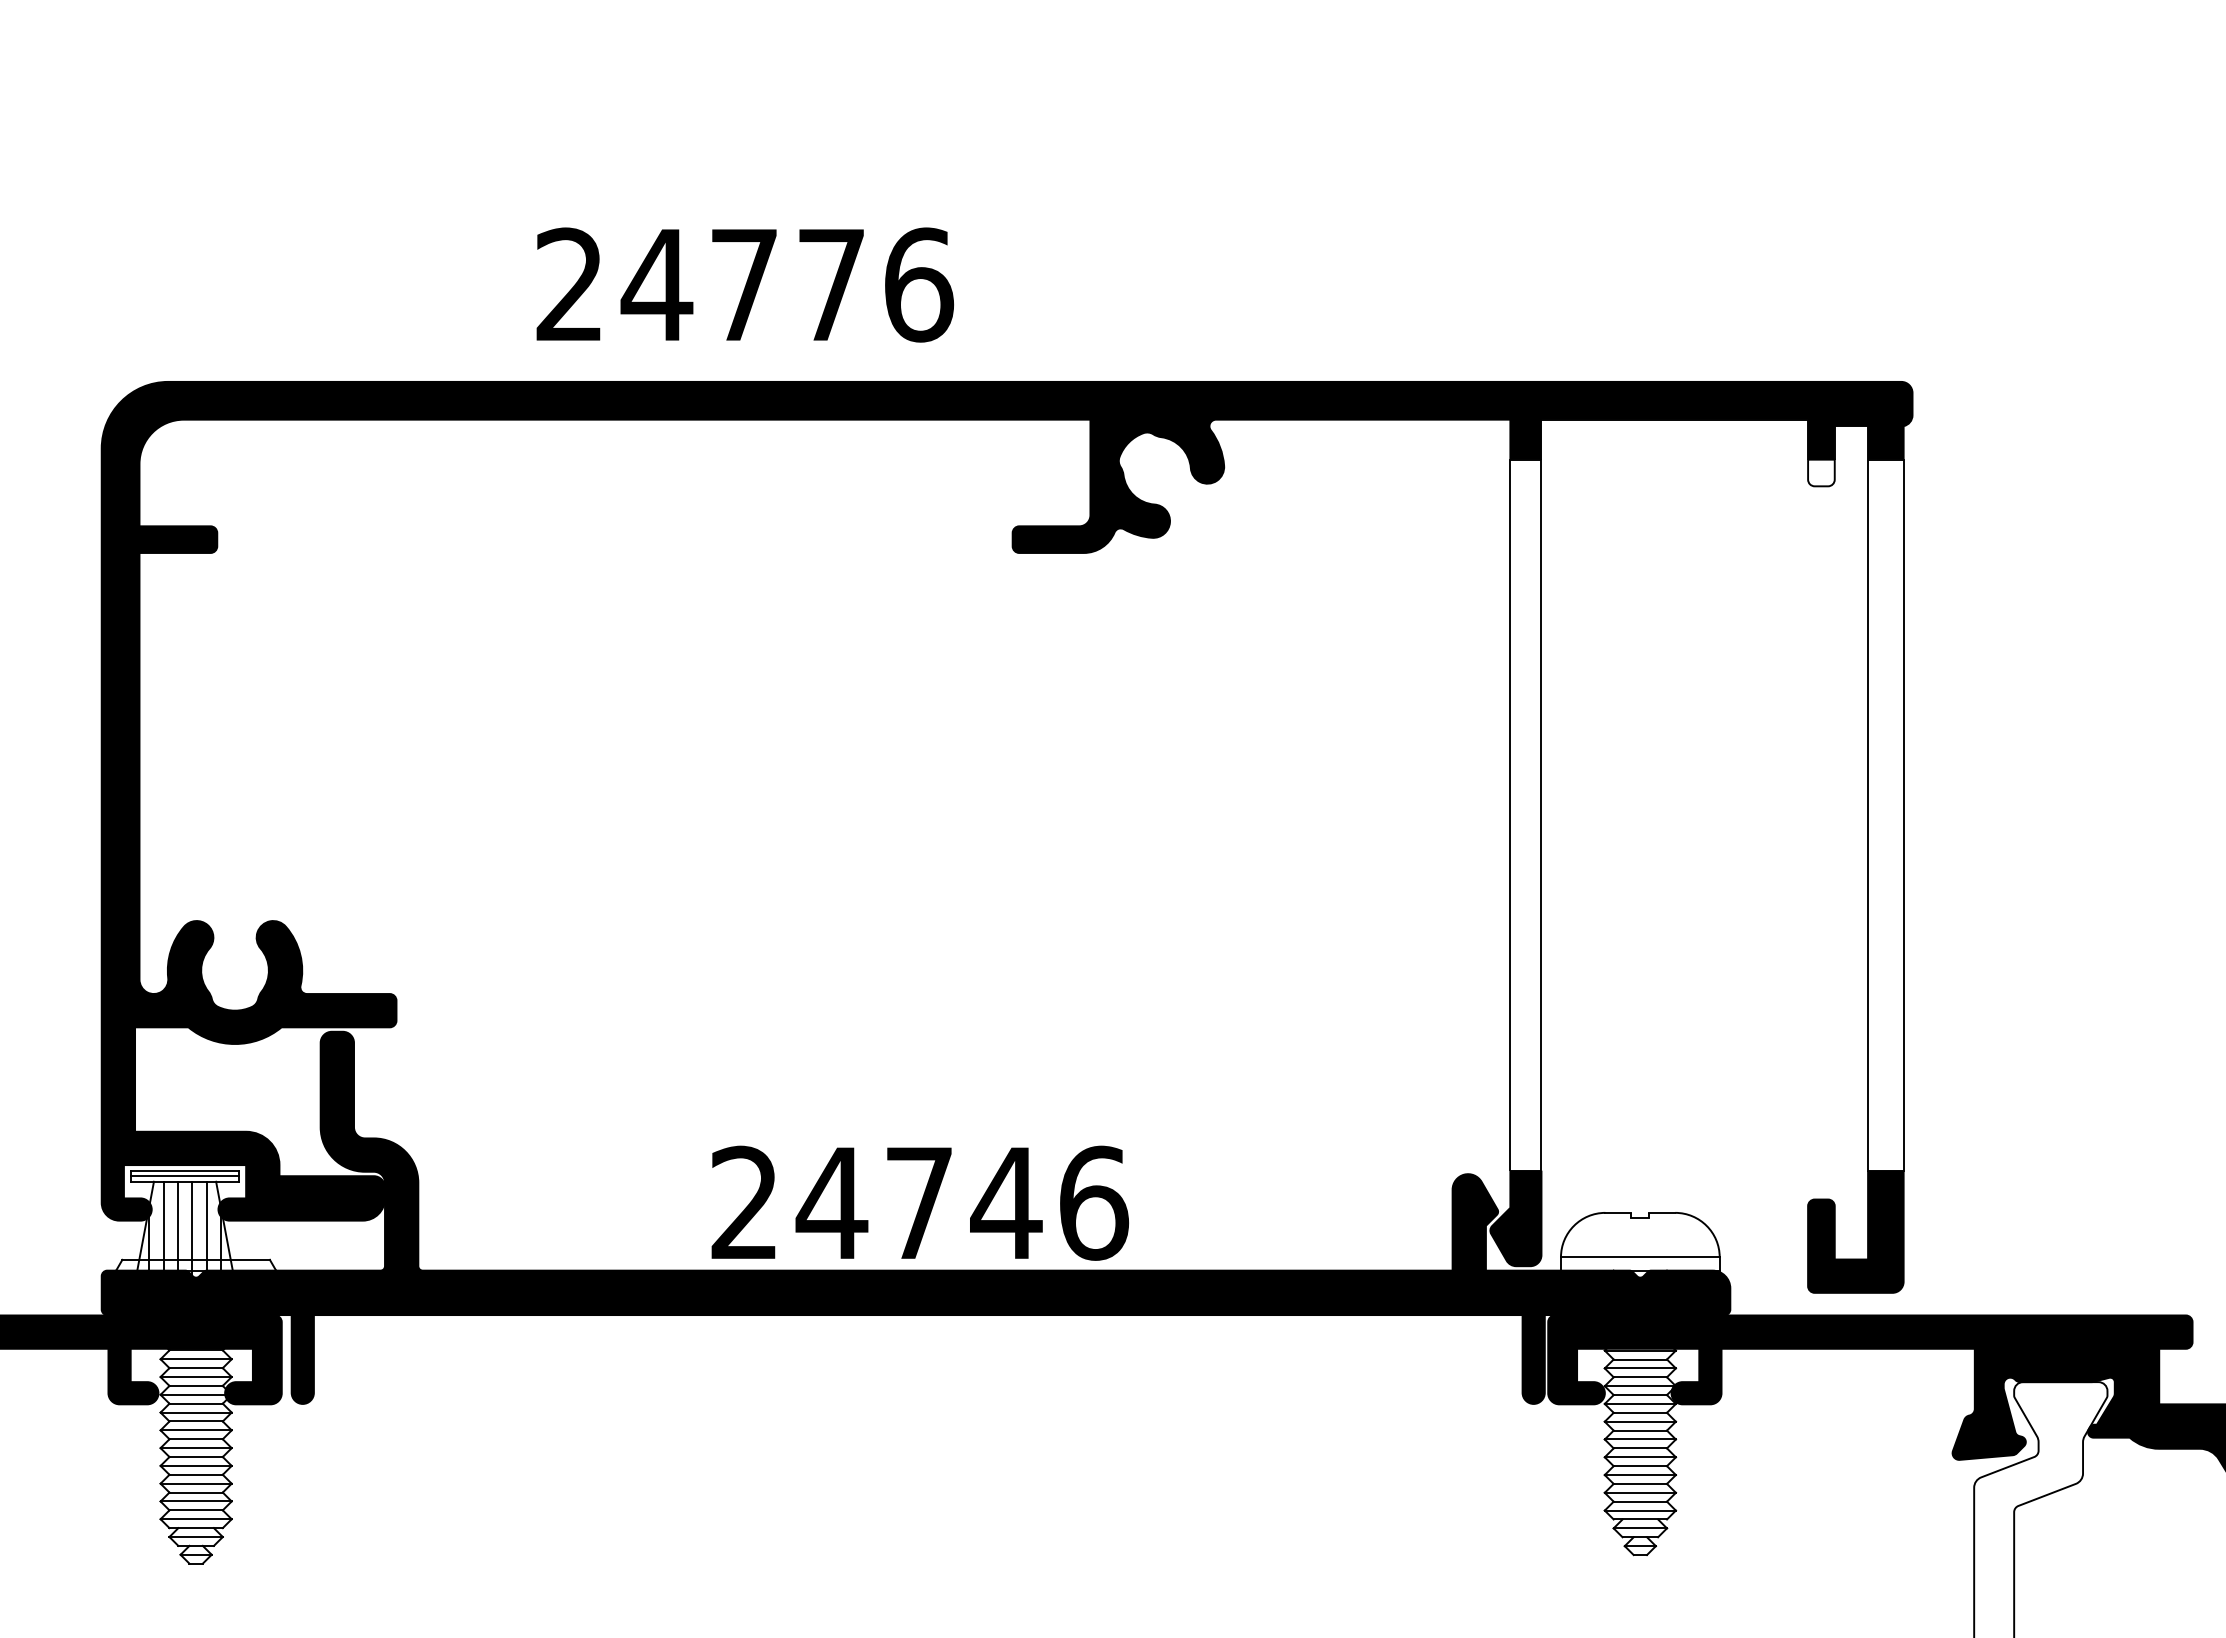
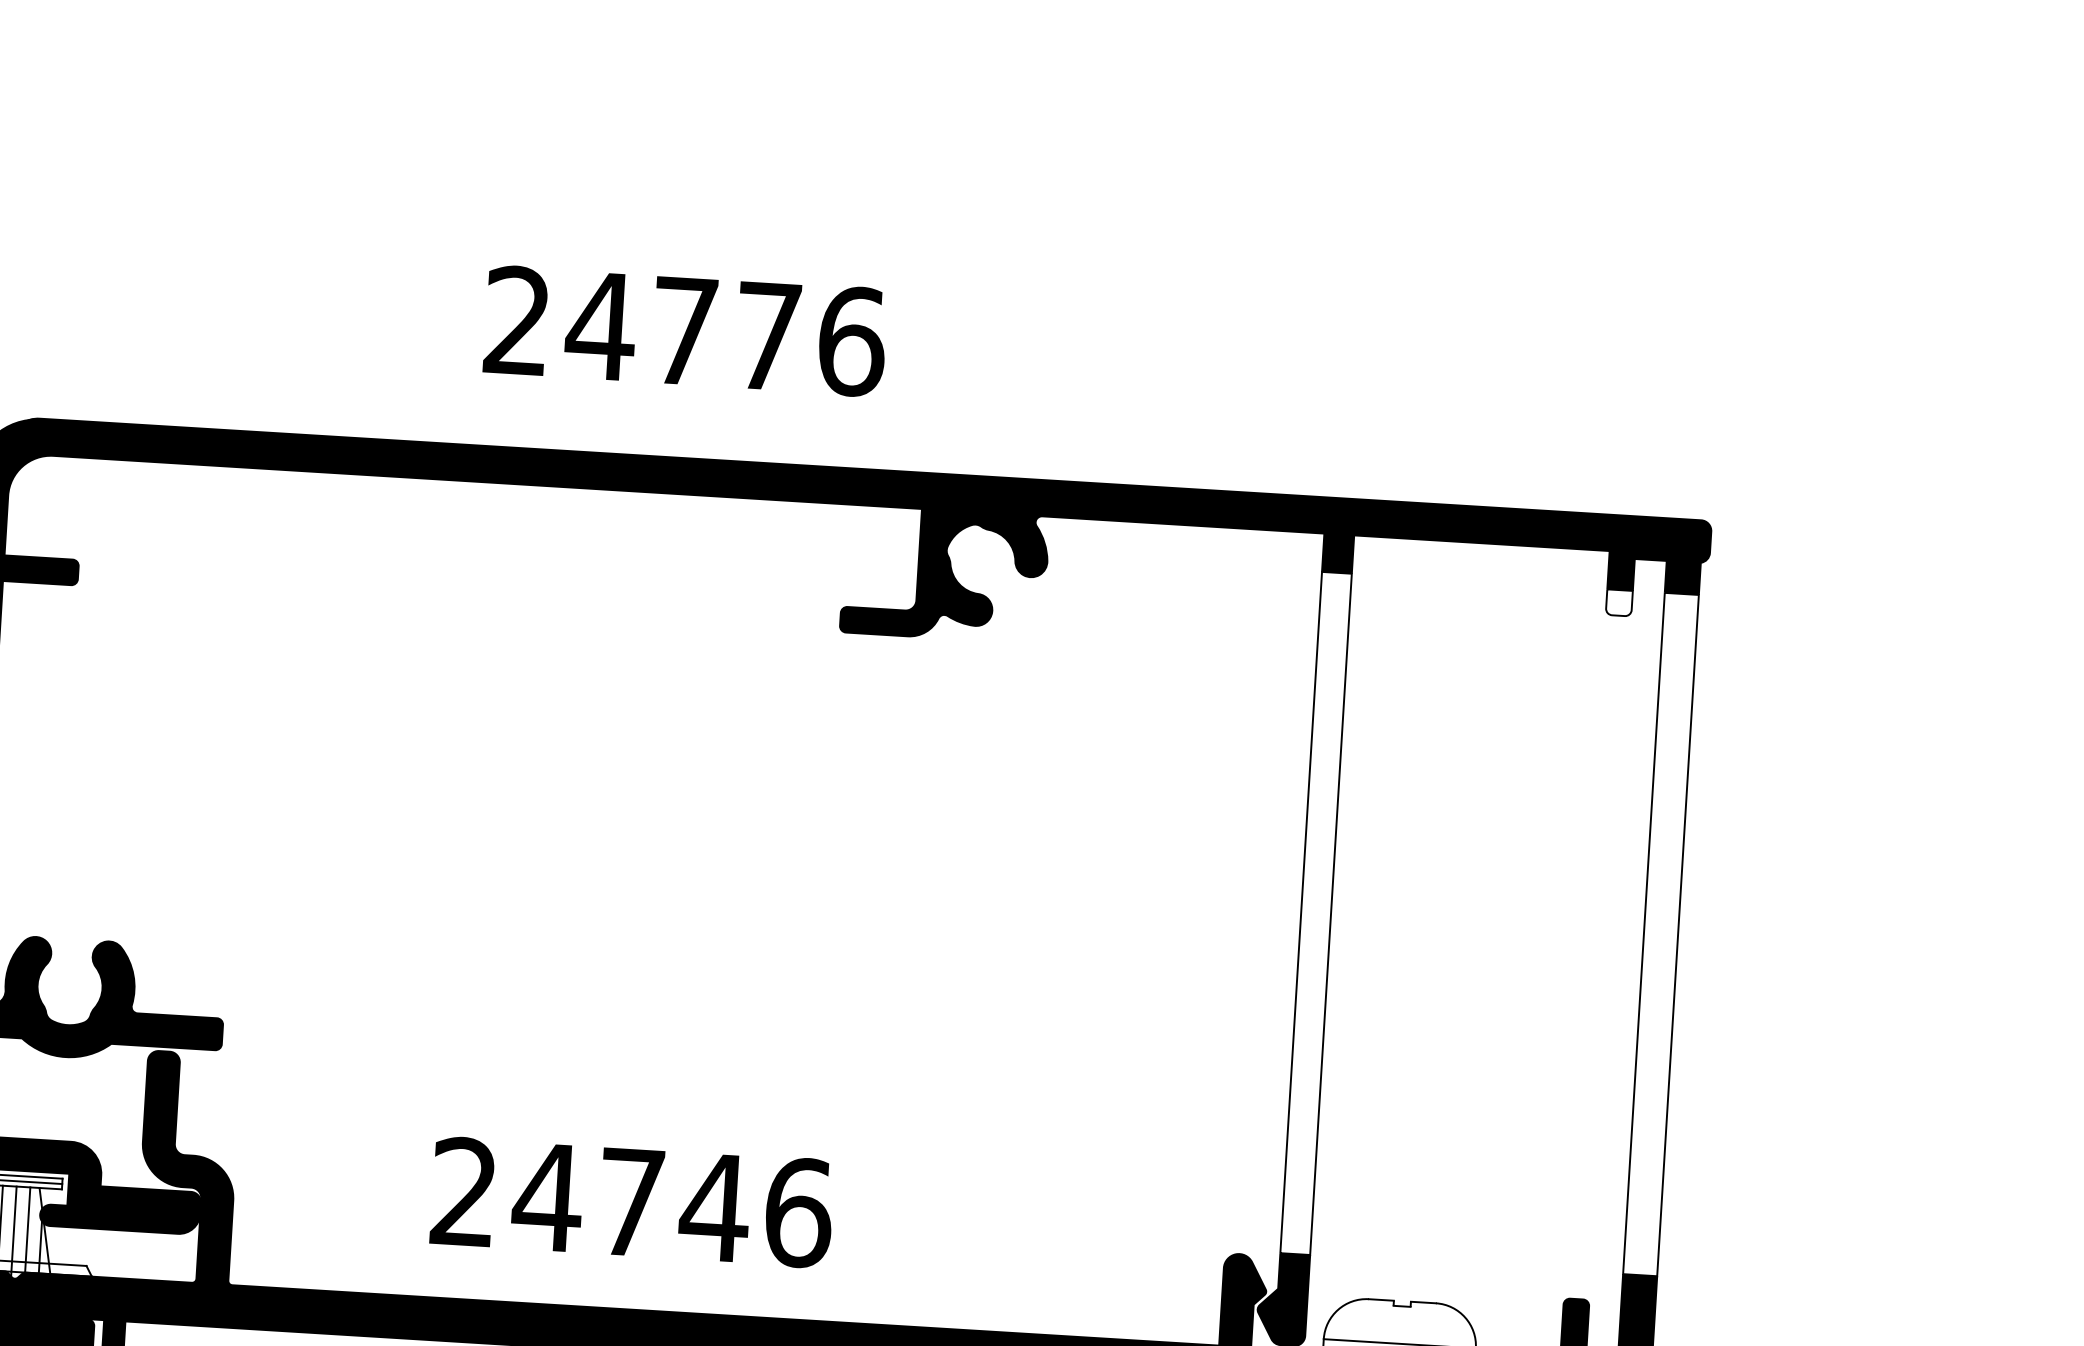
text: (744, 284) -> (684, 330), moved
text: (919, 1202) -> (631, 1201), moved

